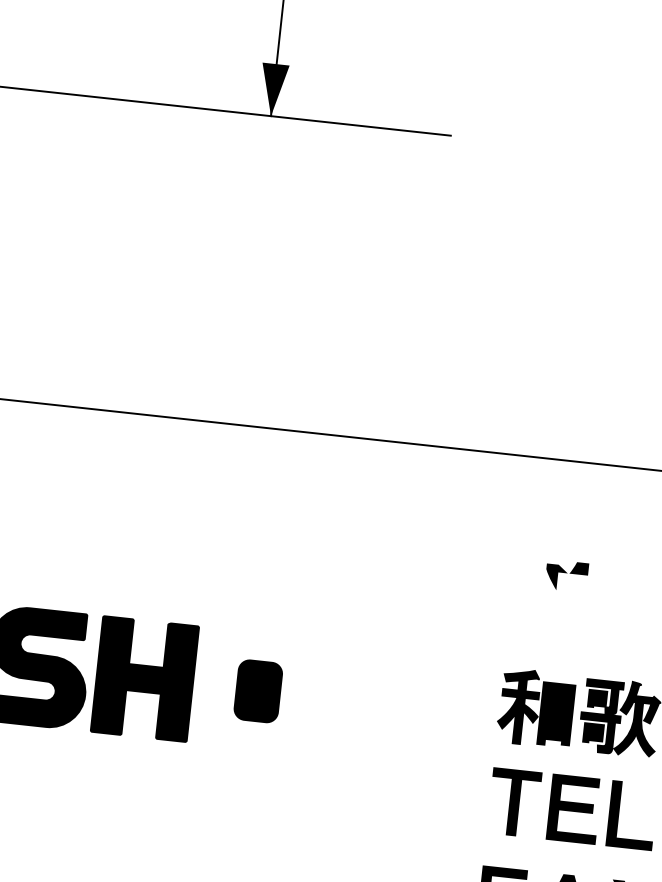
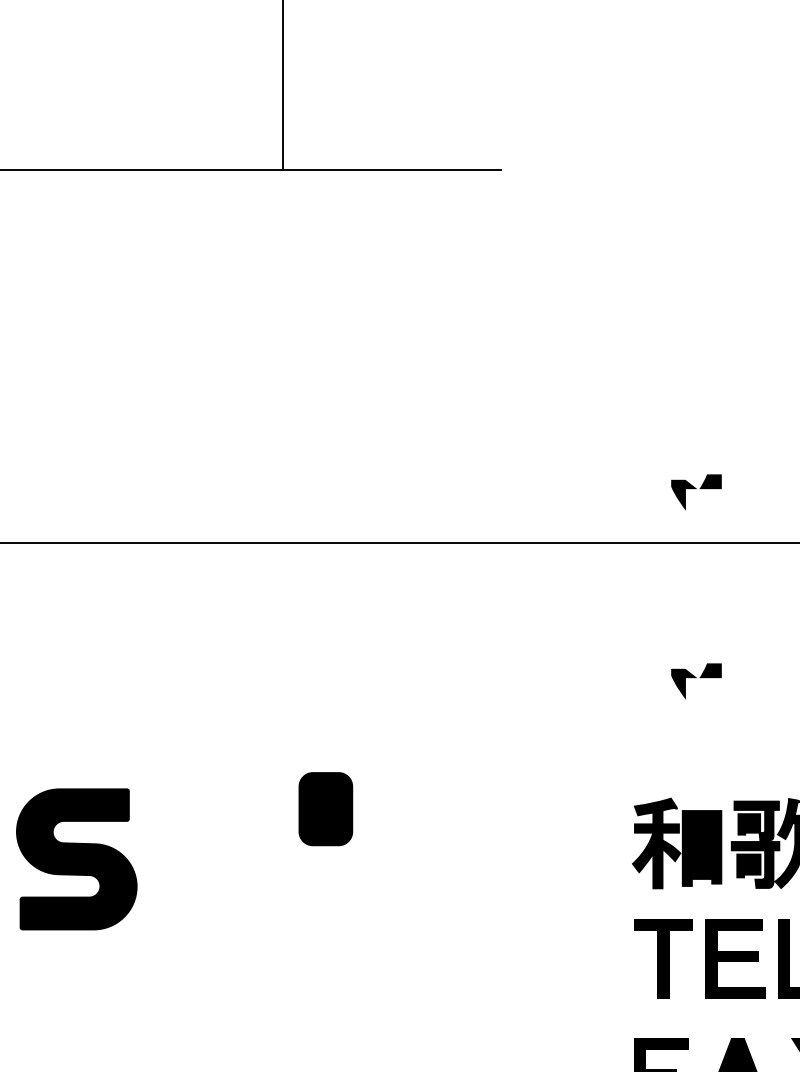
fill: (273, 89) -> (282, 138), removed
part: (583, 419) -> (696, 492), added
part: (144, 679) -> (205, 859), removed
part: (258, 691) -> (325, 809), moved

